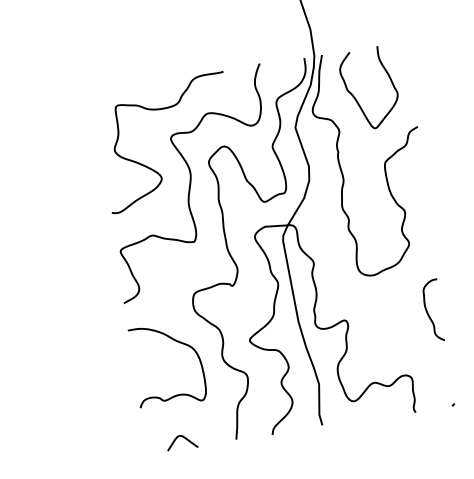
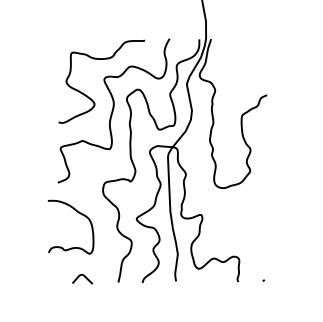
curve: (356, 97) -> (229, 70), removed
curve: (428, 310) -> (256, 216), removed
curve: (176, 342) -> (78, 213), moved

